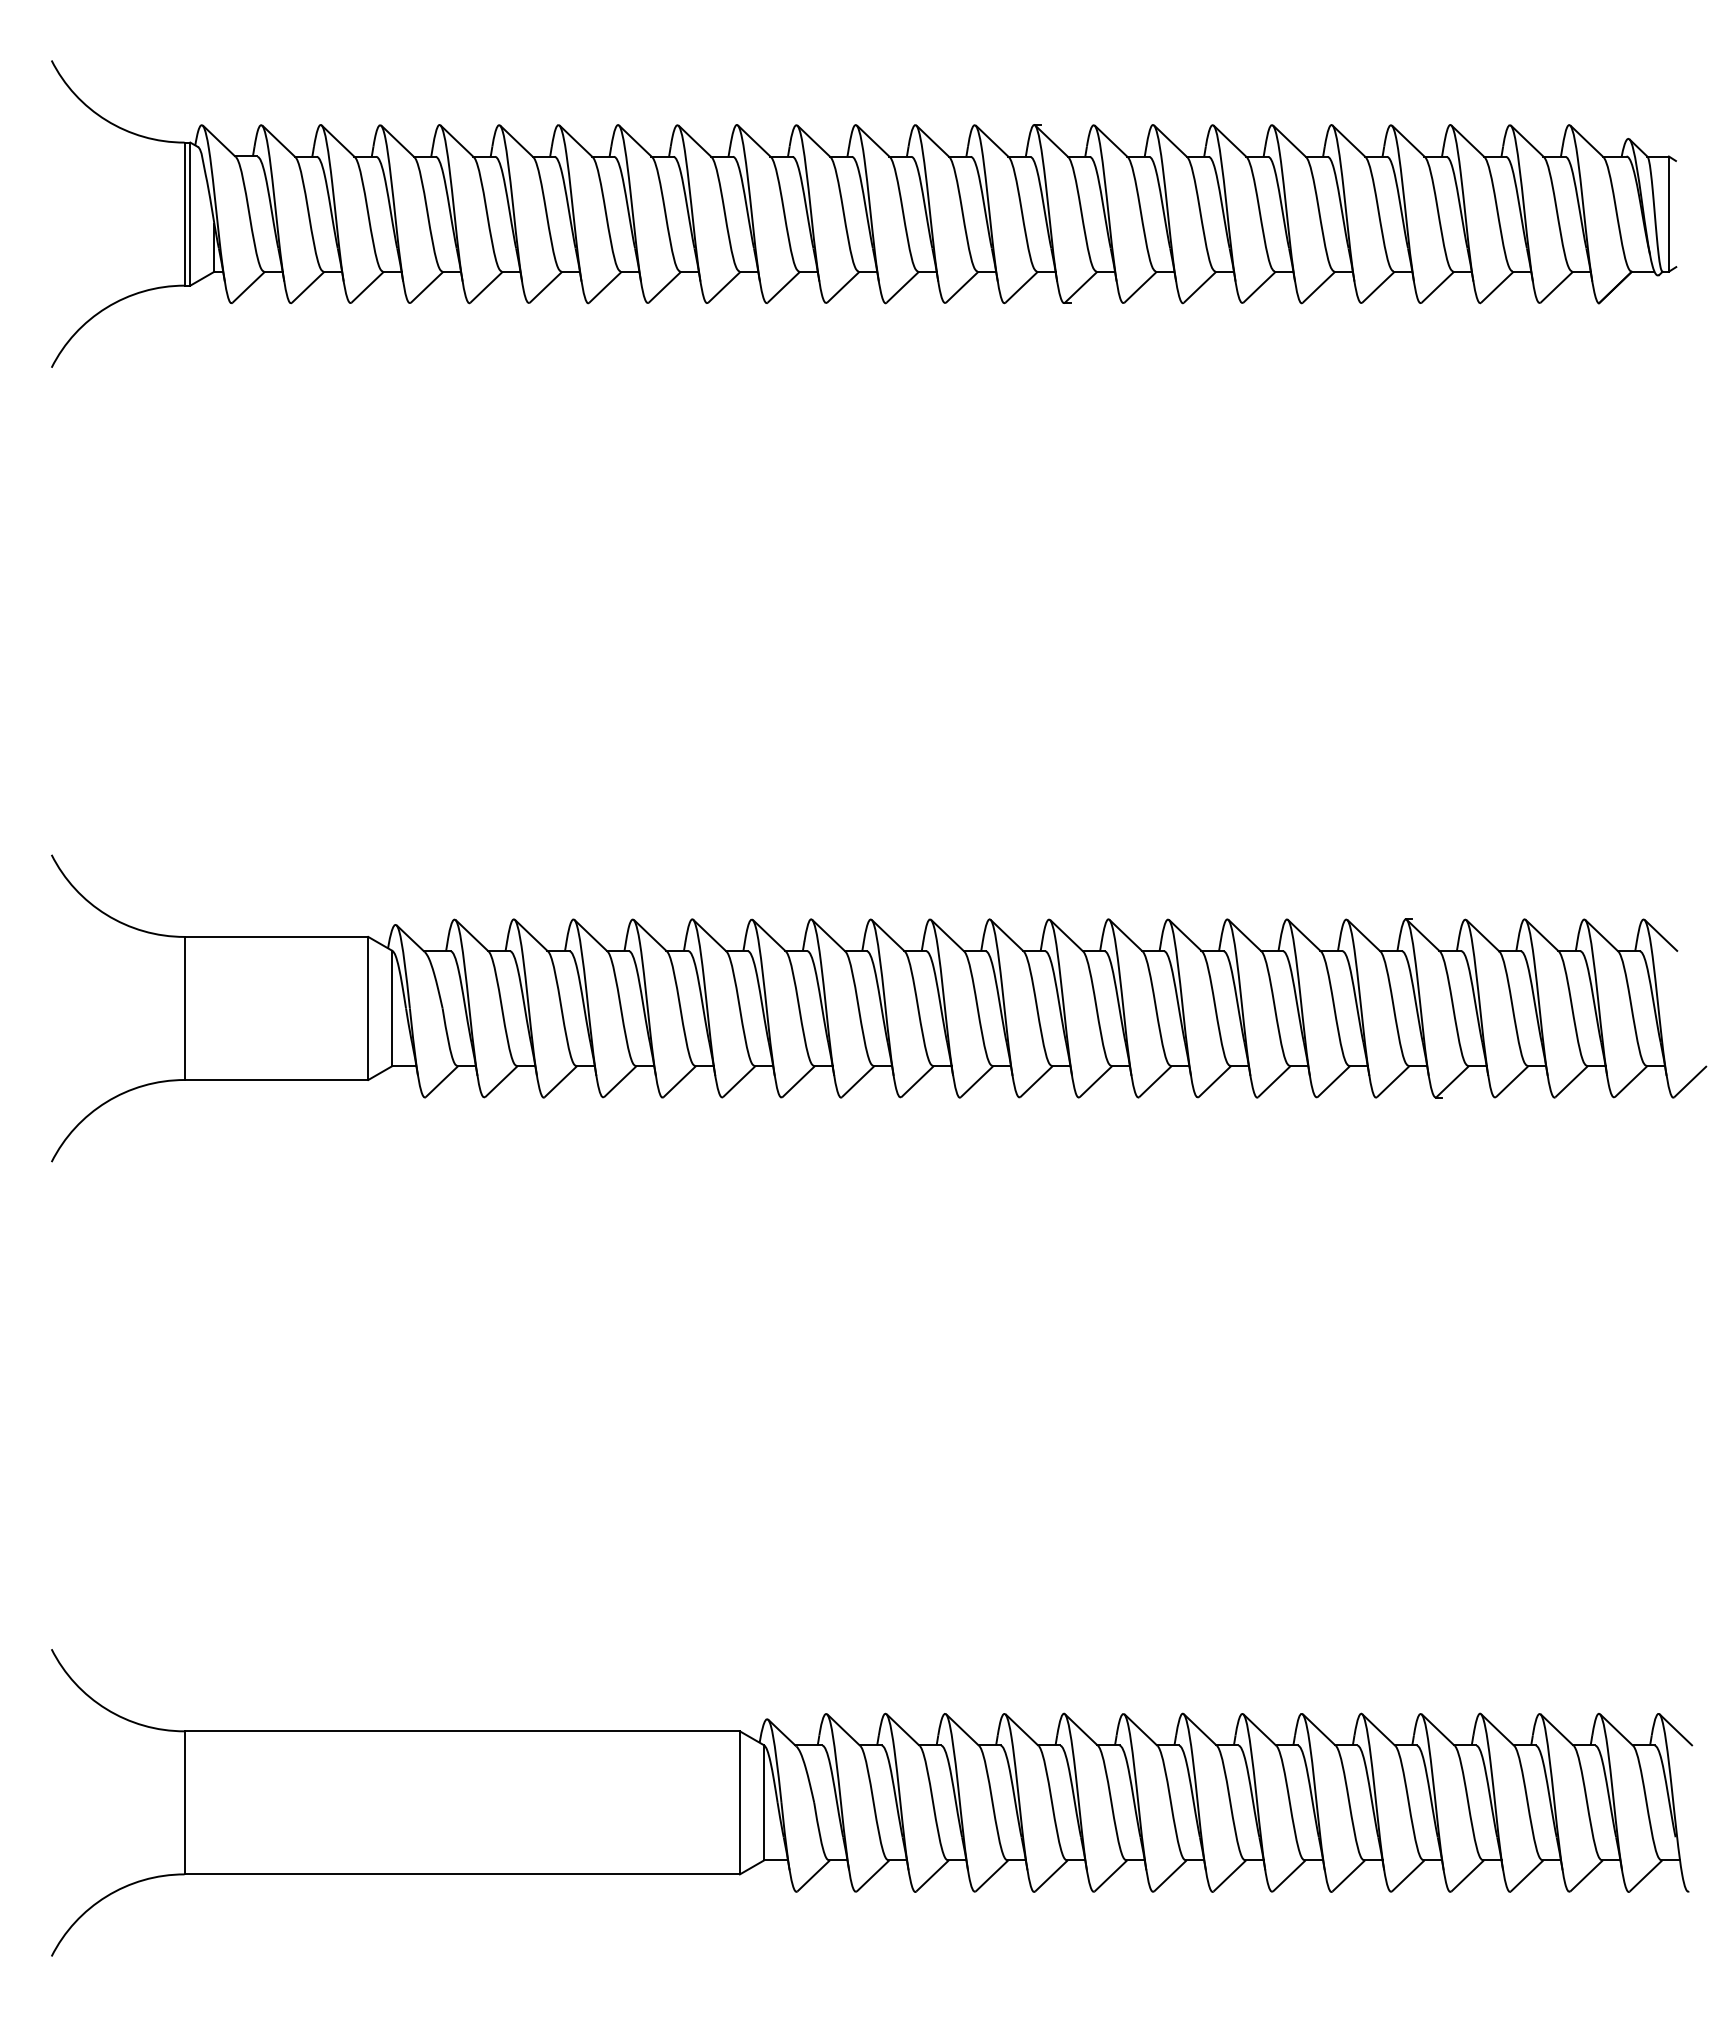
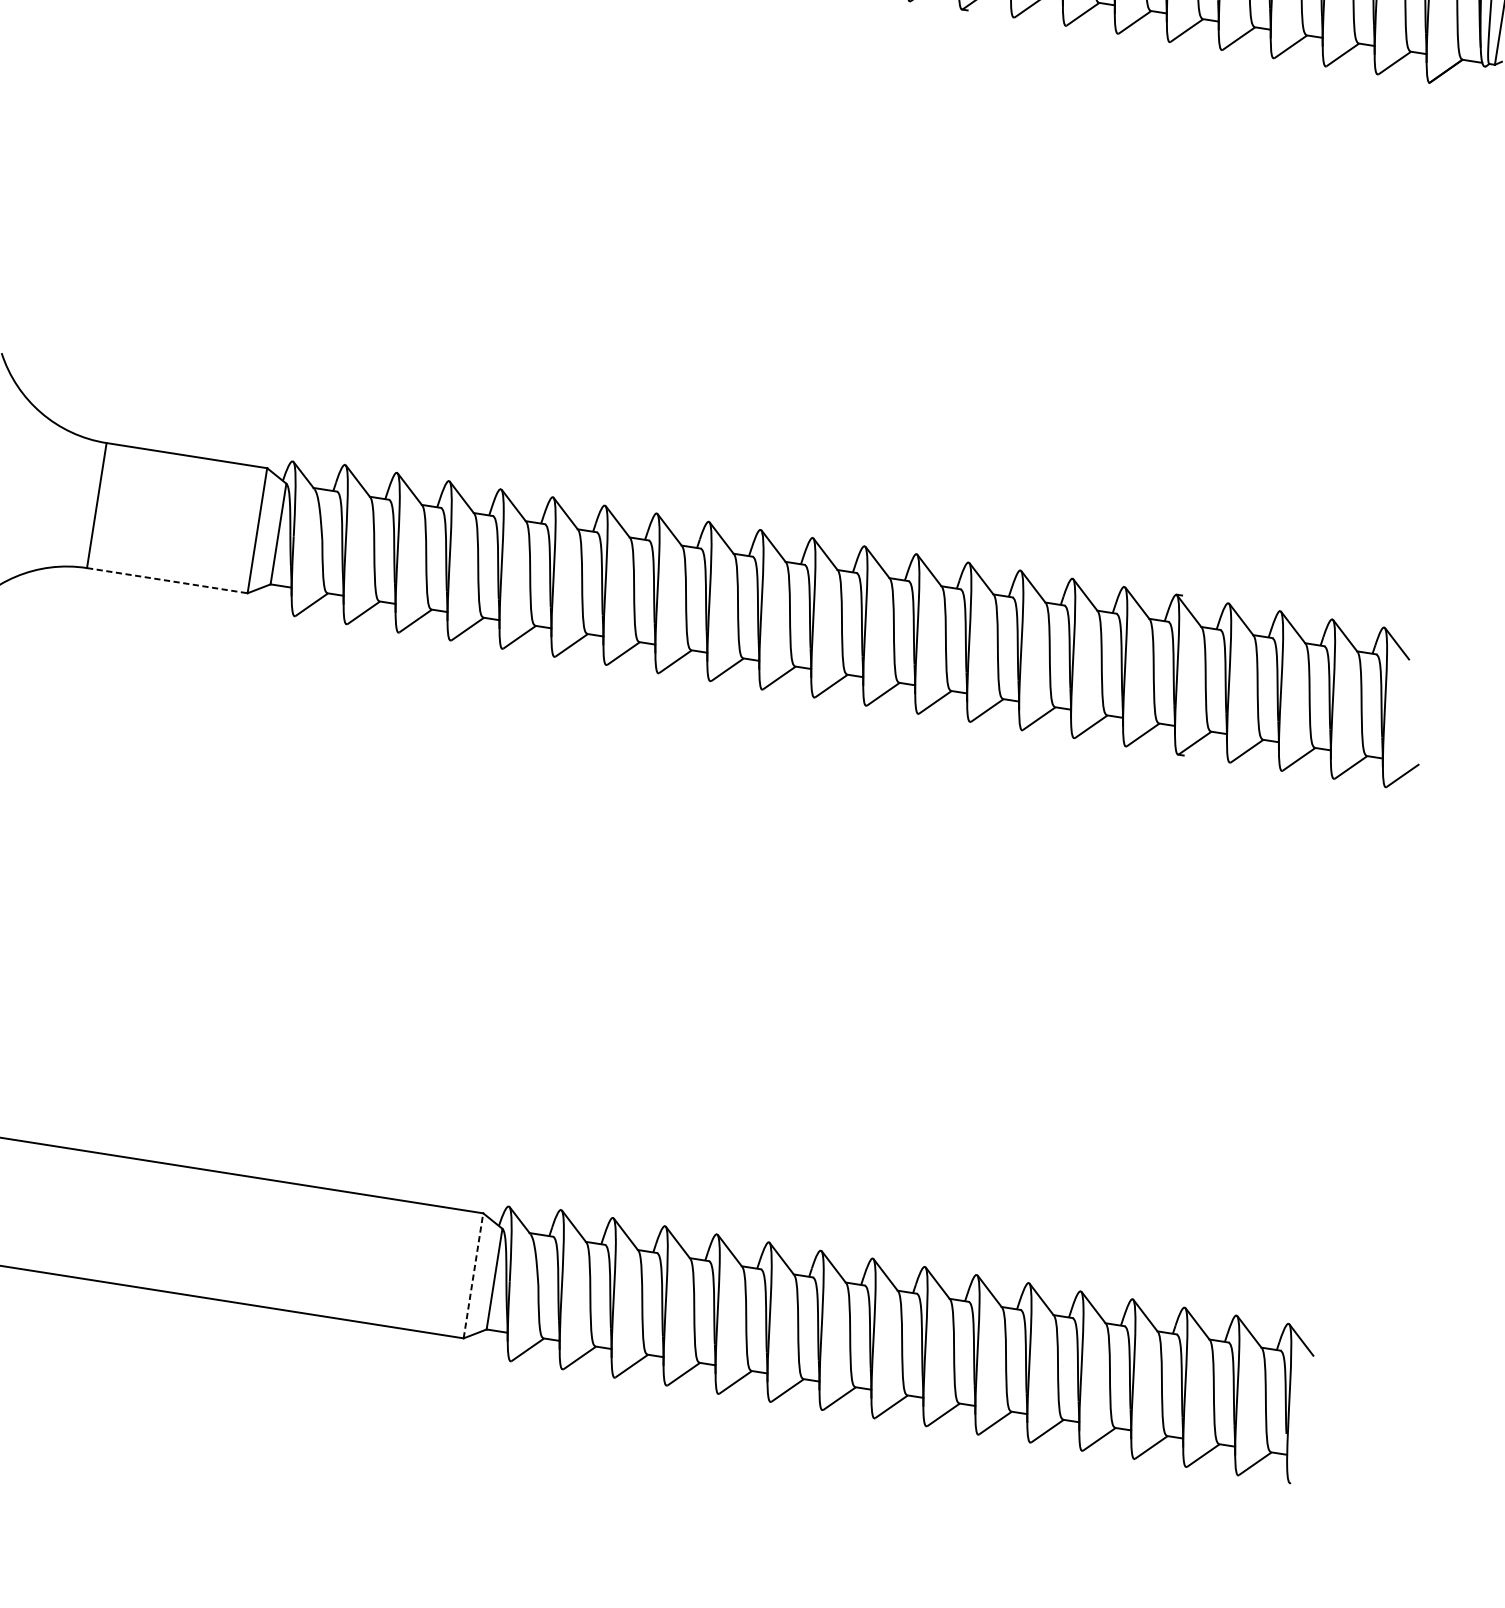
line: (276, 1080) -> (167, 581), solid -> dashed
line: (739, 1802) -> (473, 1275), solid -> dashed

